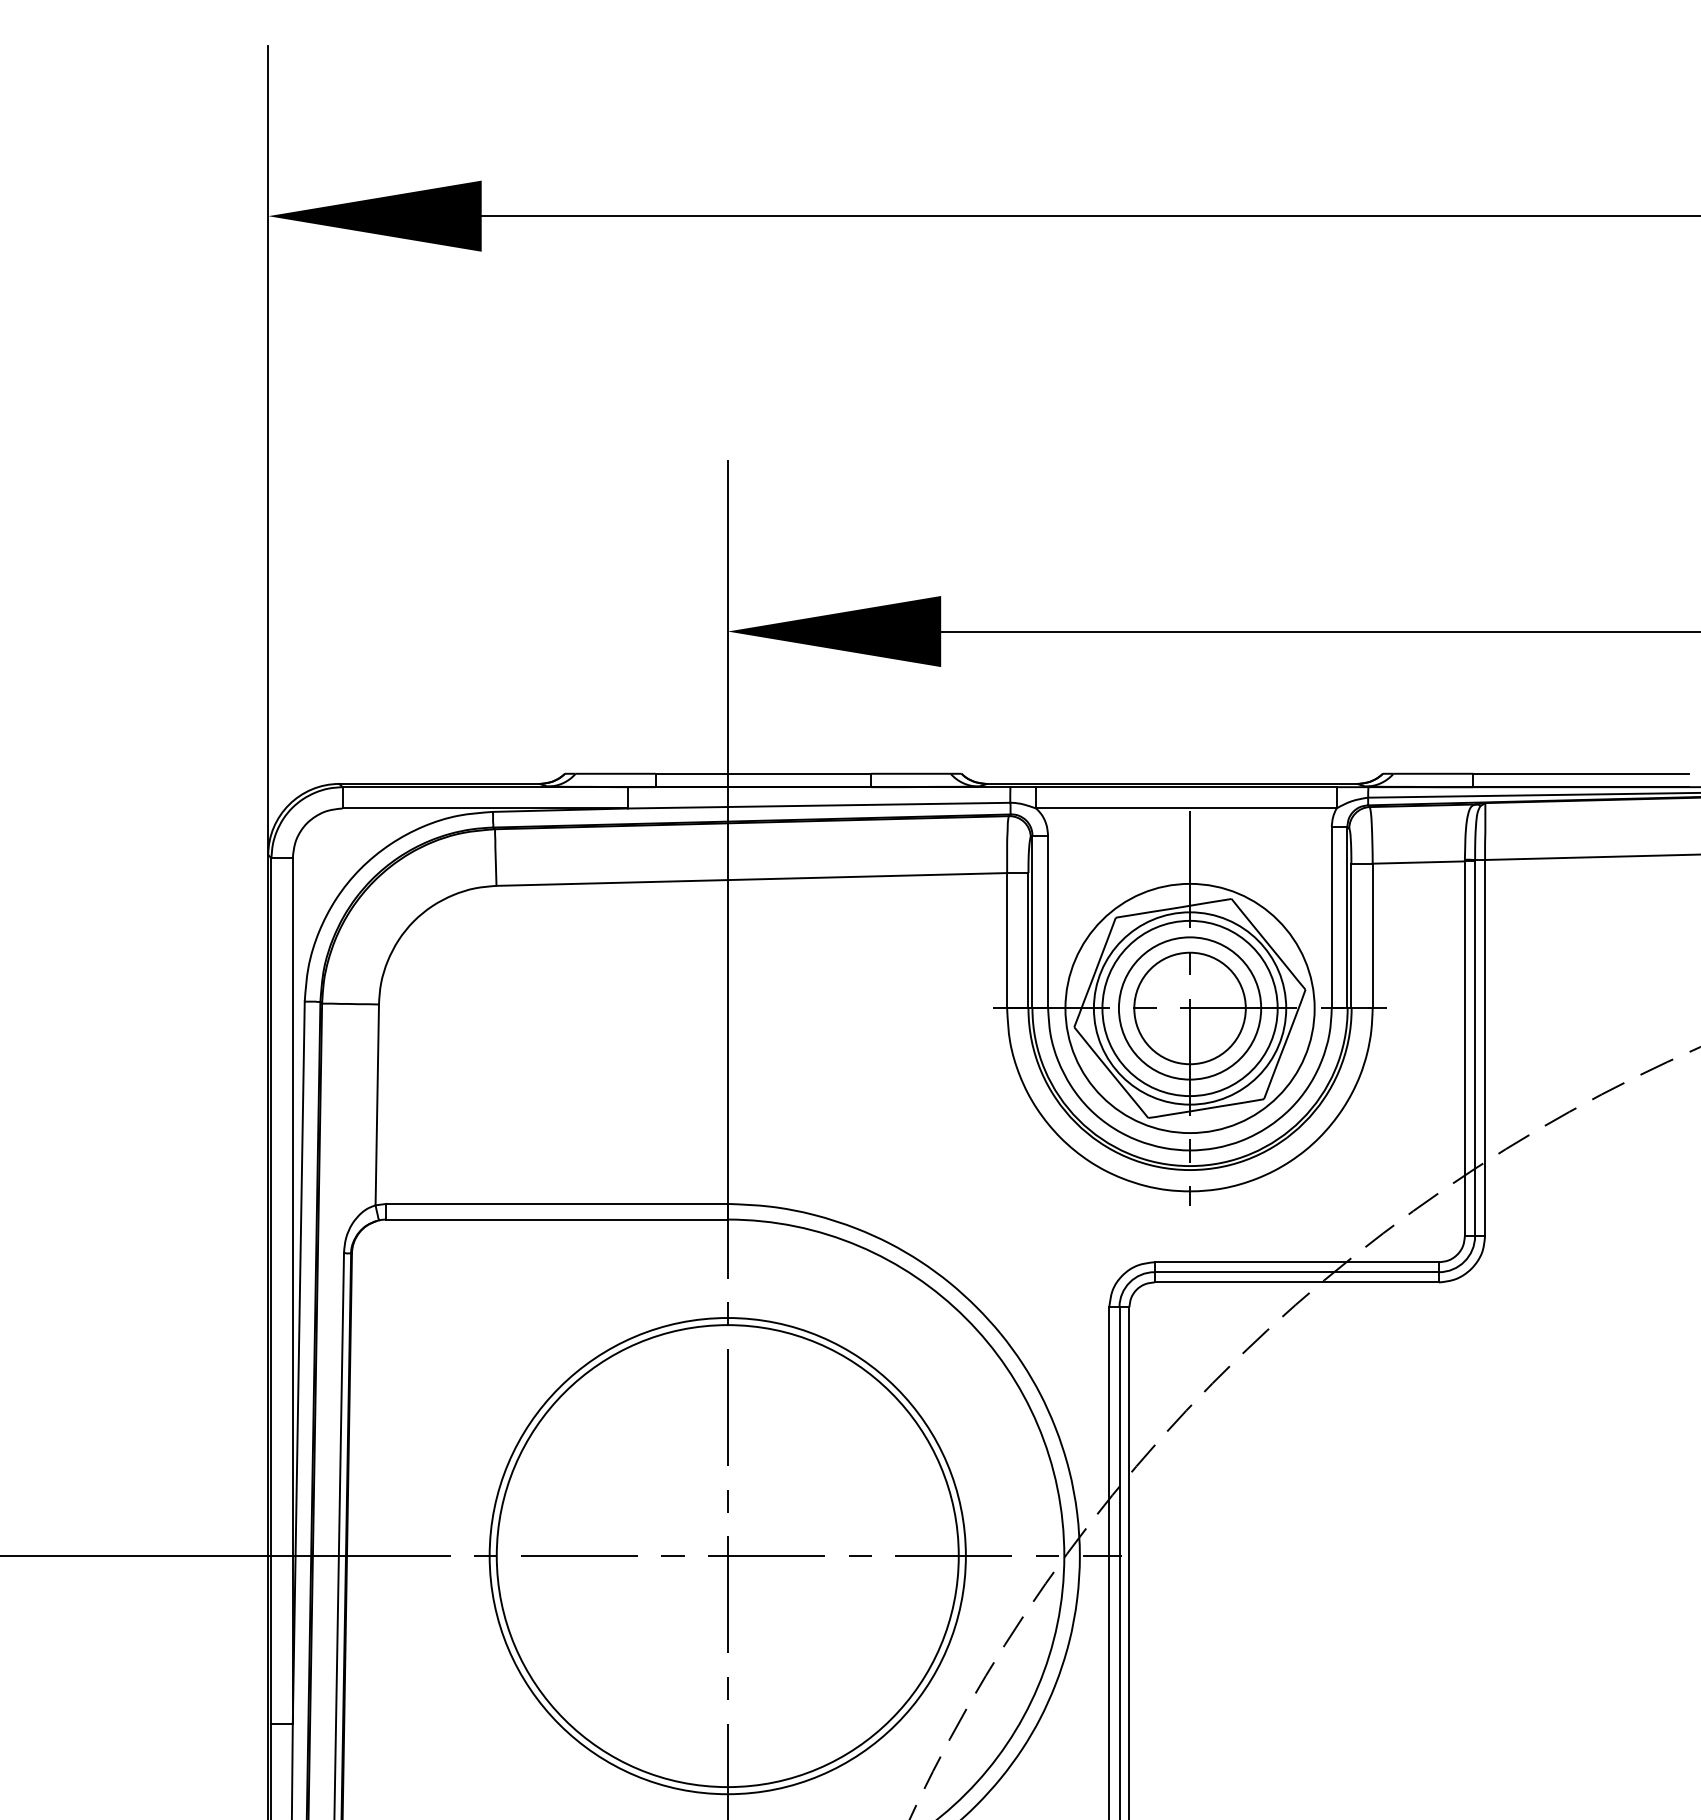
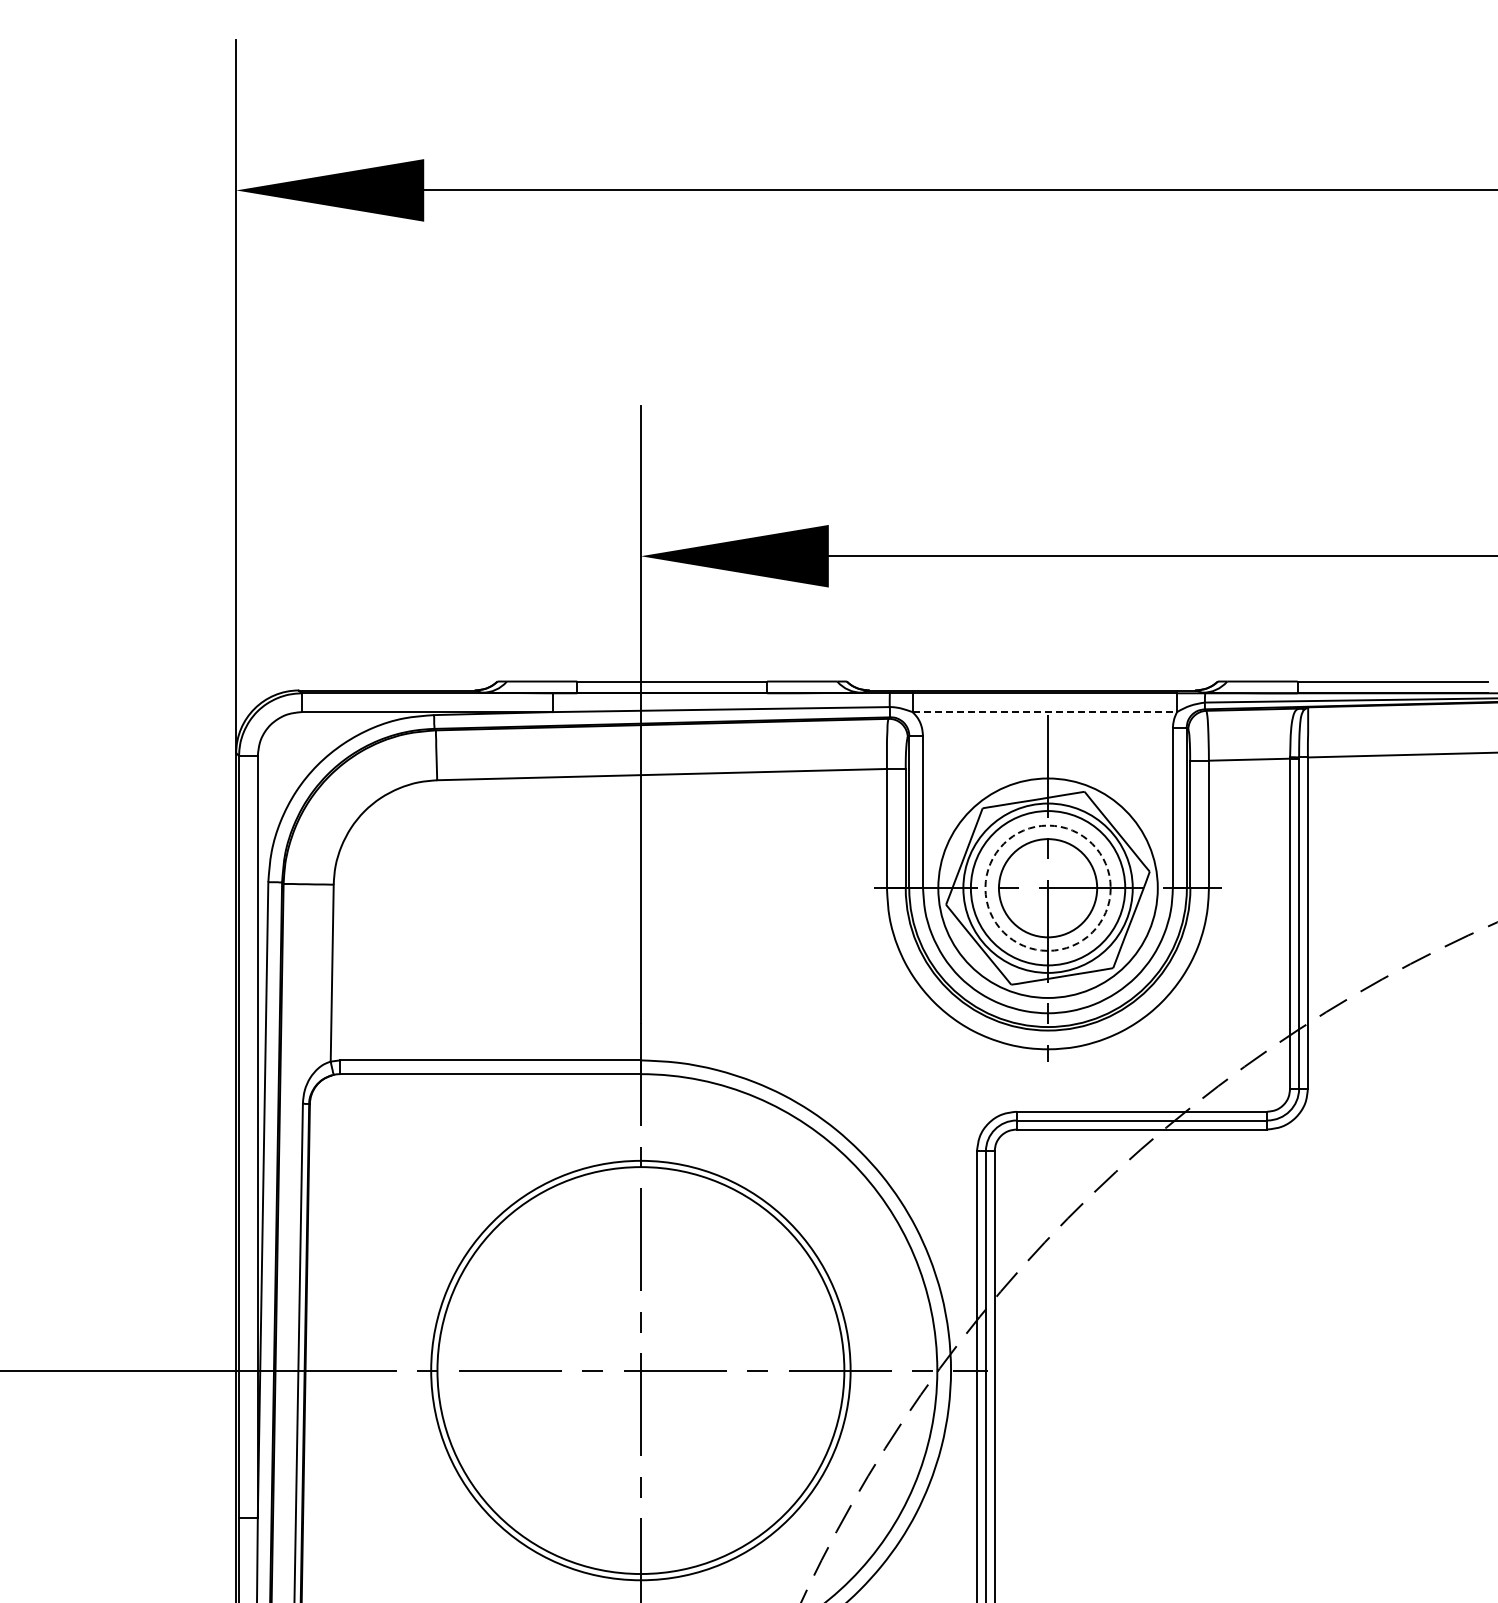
line: (1187, 808) -> (1045, 712), solid -> dashed
circle: (1189, 1007) -> (1047, 887), solid -> dashed

